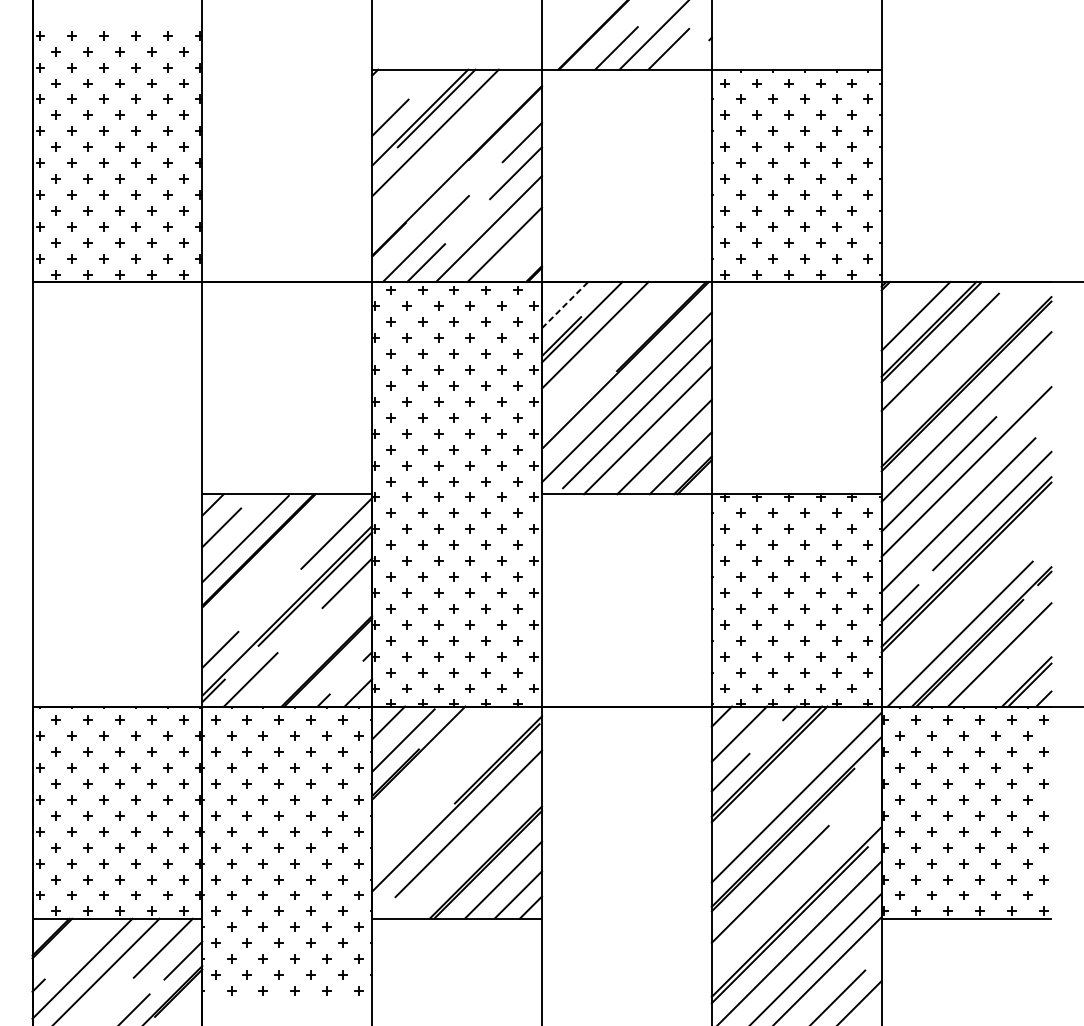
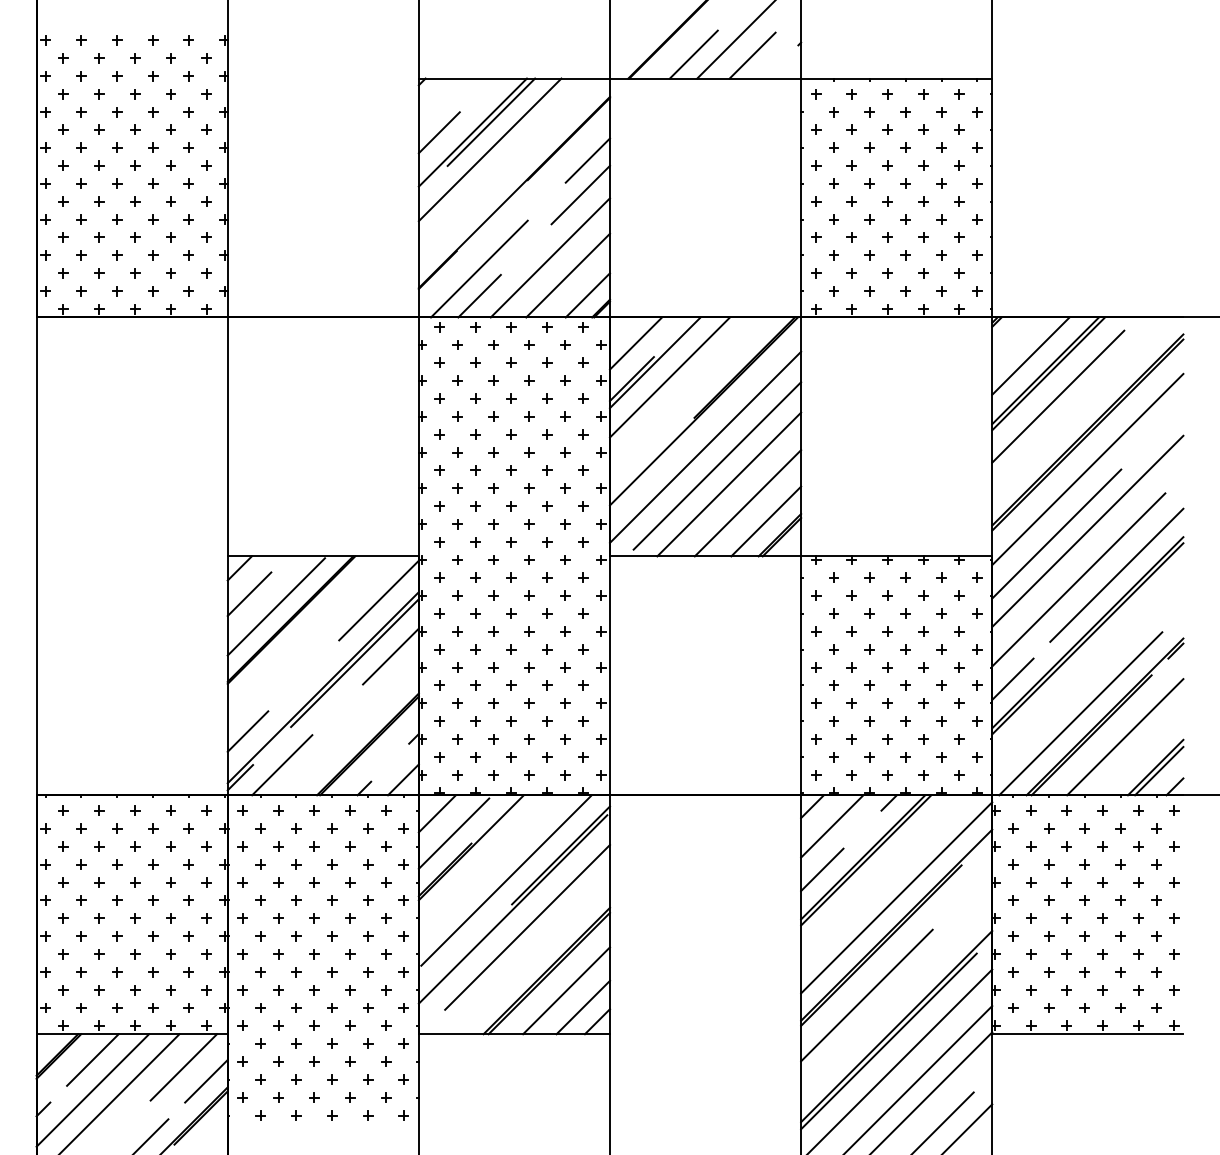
line: (522, 262) -> (587, 295), added
line: (565, 305) -> (636, 343), dashed -> solid
line: (450, 782) -> (506, 880), added
line: (82, 941) -> (92, 1059), added

